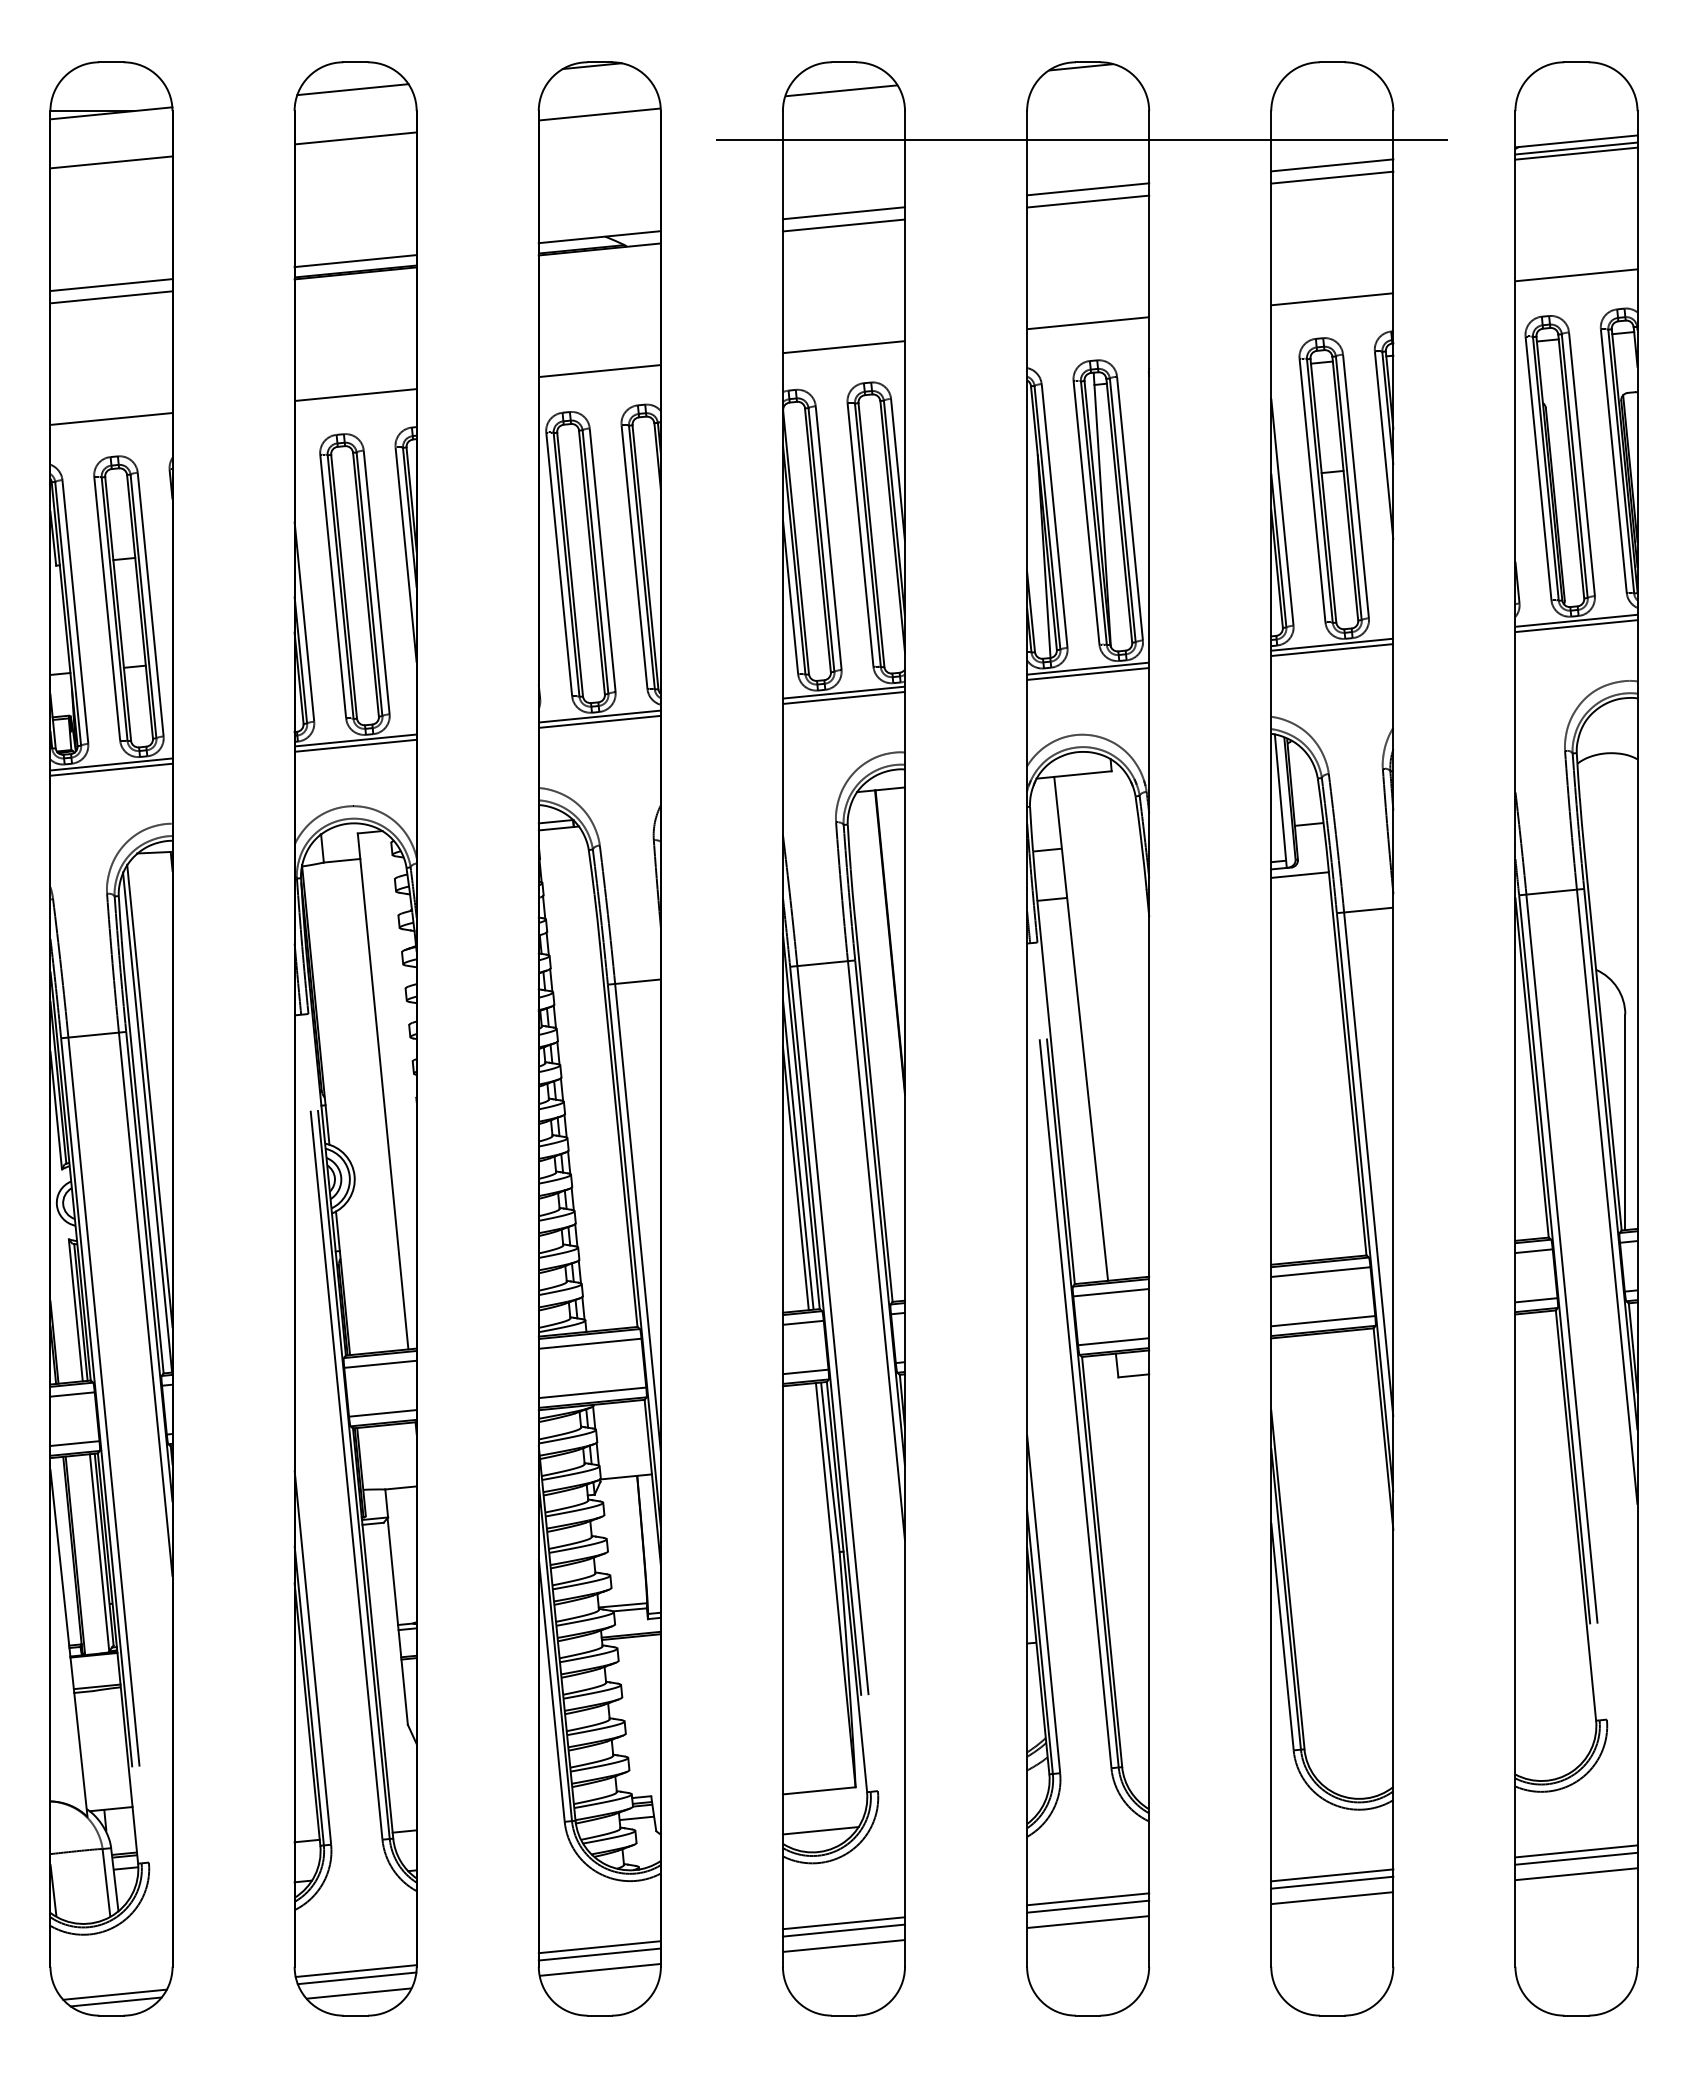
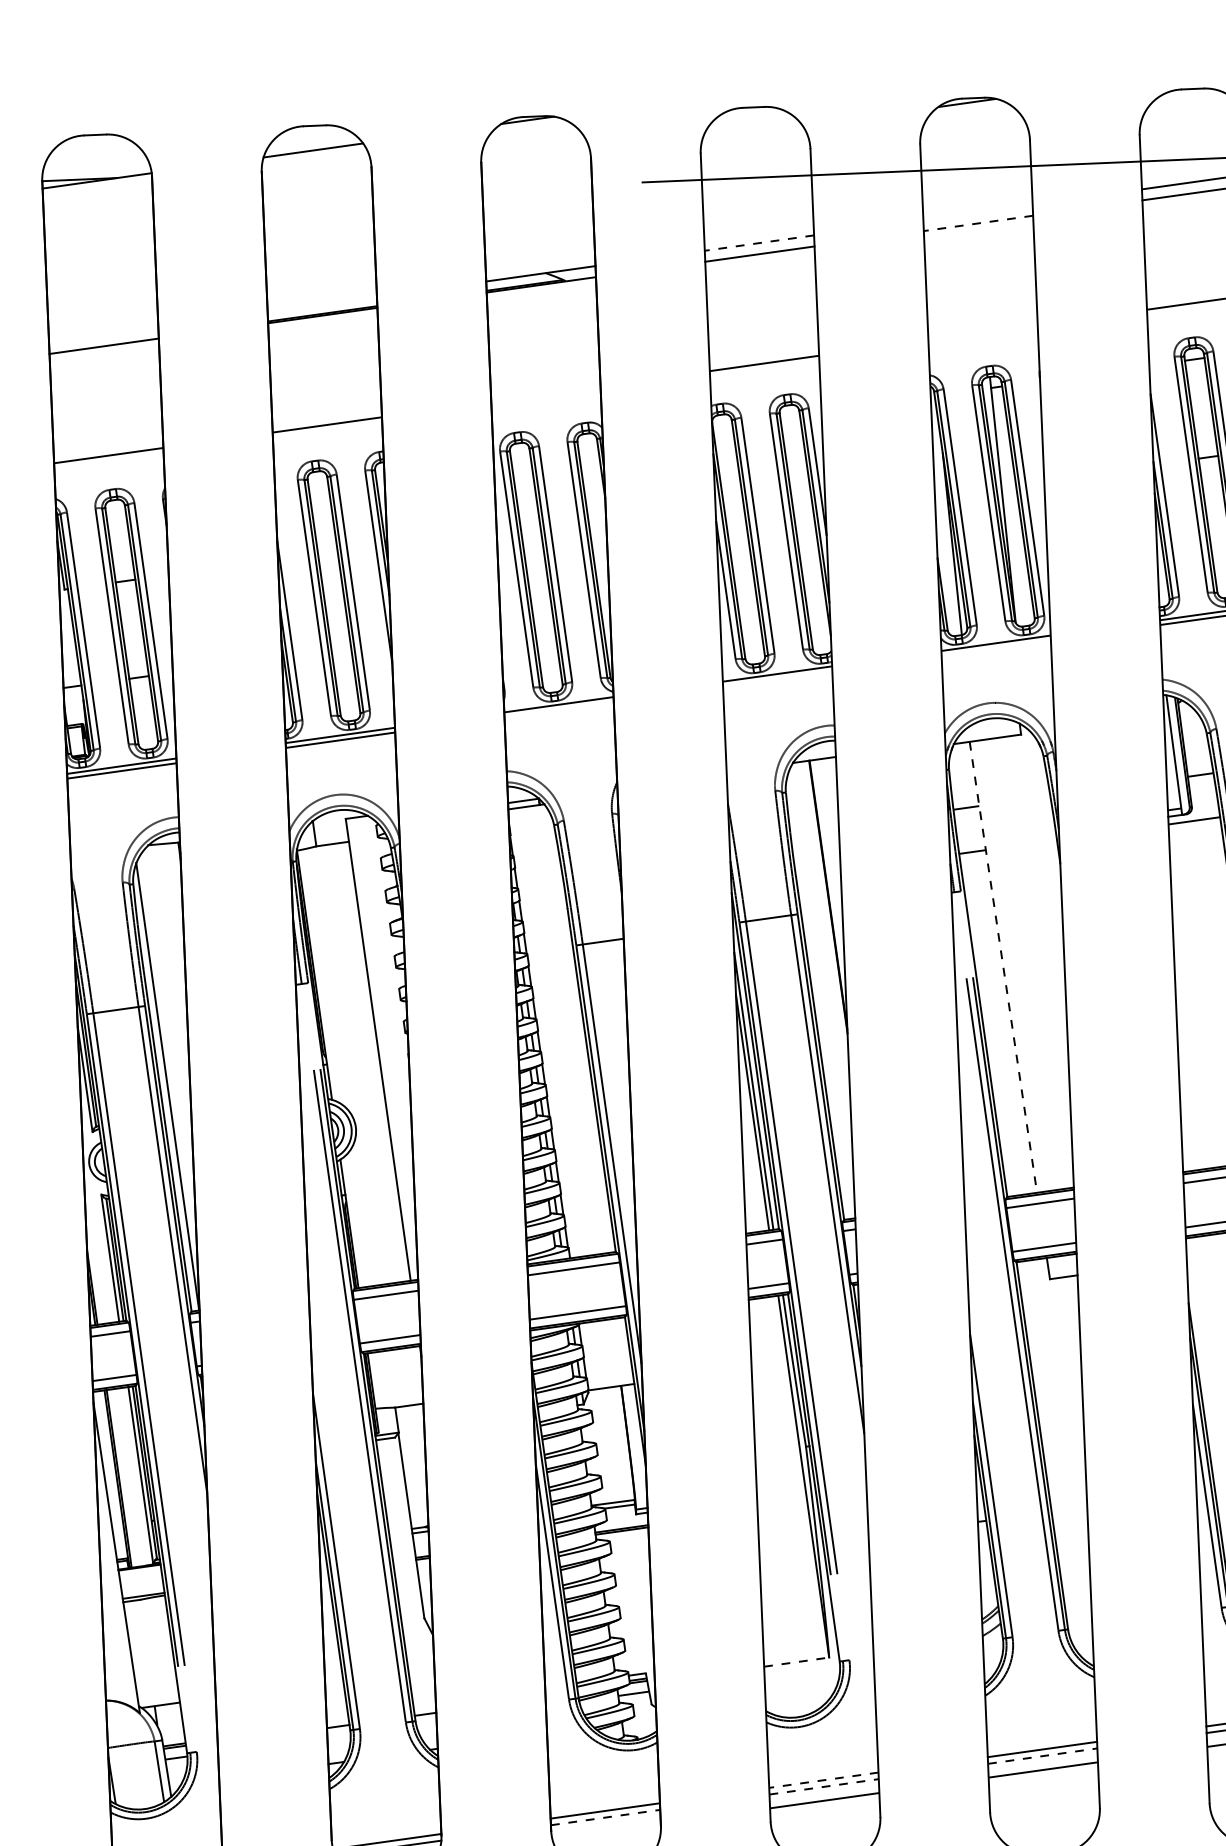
line: (841, 90) -> (752, 132), removed
line: (599, 114) -> (535, 163), removed
line: (355, 138) -> (317, 194), removed
line: (111, 162) -> (99, 225), removed
line: (1088, 189) -> (978, 212), removed
line: (1087, 201) -> (977, 223), solid -> dashed
line: (843, 213) -> (759, 243), solid -> dashed
line: (355, 261) -> (322, 304), removed
line: (111, 285) -> (103, 335), removed
line: (1088, 323) -> (983, 332), removed
line: (599, 371) -> (545, 394), removed
line: (1088, 673) -> (996, 647), removed
line: (843, 697) -> (777, 678), removed
line: (599, 721) -> (558, 709), removed
line: (1081, 1029) -> (1003, 967), solid -> dashed
line: (149, 1095) -> (168, 1062), removed
line: (819, 1790) -> (796, 1661), solid -> dashed
line: (820, 1830) -> (799, 1697), removed
line: (1088, 1906) -> (1043, 1755), solid -> dashed
line: (843, 1923) -> (823, 1780), solid -> dashed
line: (844, 1930) -> (824, 1786), solid -> dashed
line: (600, 1954) -> (606, 1817), solid -> dashed
line: (599, 1969) -> (605, 1831), removed

